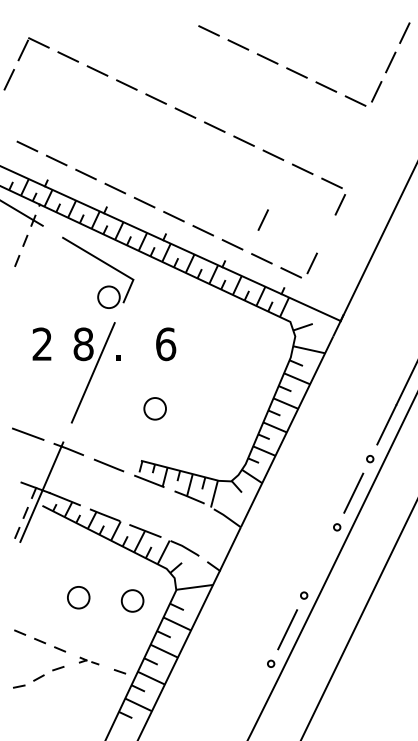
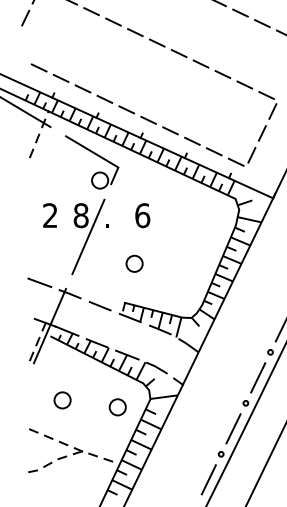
line: (262, 219) -> (261, 132), moved
line: (320, 560) -> (258, 377), added
circle: (78, 597) -> (62, 400), moved
part: (88, 660) -> (84, 451), size x1.67
line: (254, 697) -> (208, 479), added

